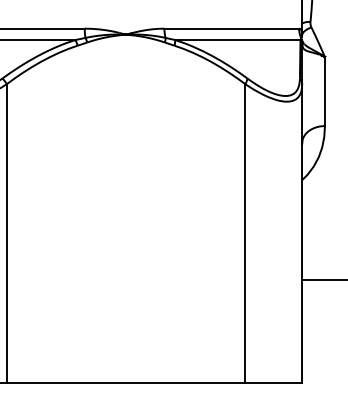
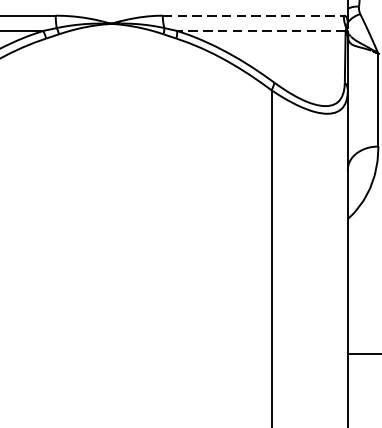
line: (232, 28) -> (254, 15), solid -> dashed
line: (237, 40) -> (260, 31), solid -> dashed

